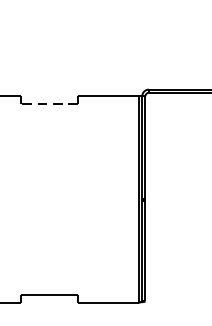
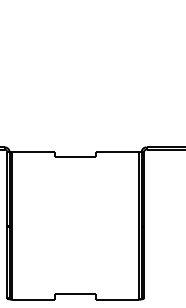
line: (49, 103) -> (75, 157), dashed -> solid

